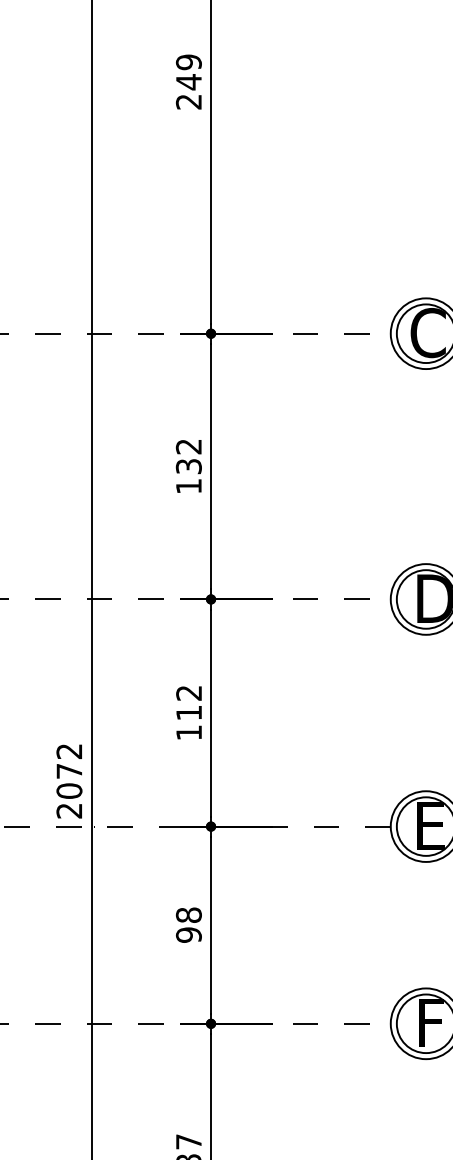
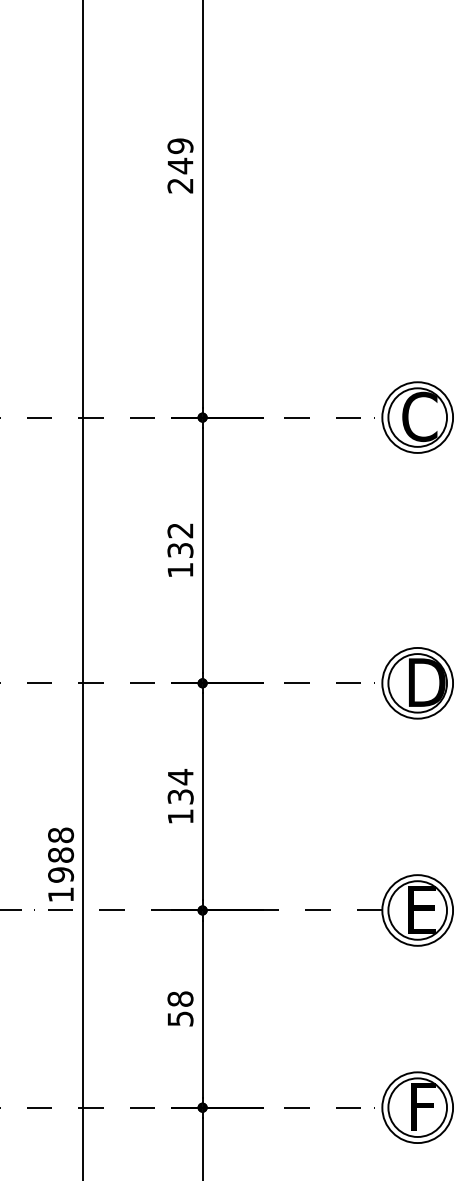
text: (188, 702) -> (180, 786), 112 -> 134
text: (69, 780) -> (61, 864), 2072 -> 1988
text: (188, 934) -> (180, 1018), 98 -> 58

